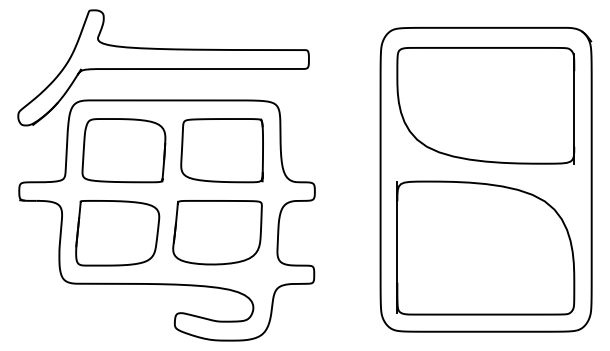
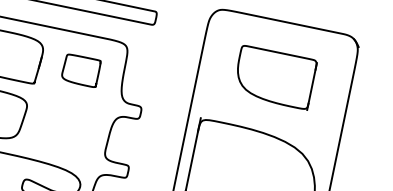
part: (485, 105) -> (274, 77), size x0.6
part: (221, 150) -> (80, 70), size x0.6
part: (217, 232) -> (65, 127), removed

